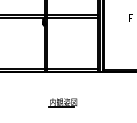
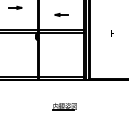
part: (62, 102) -> (64, 106), moved

